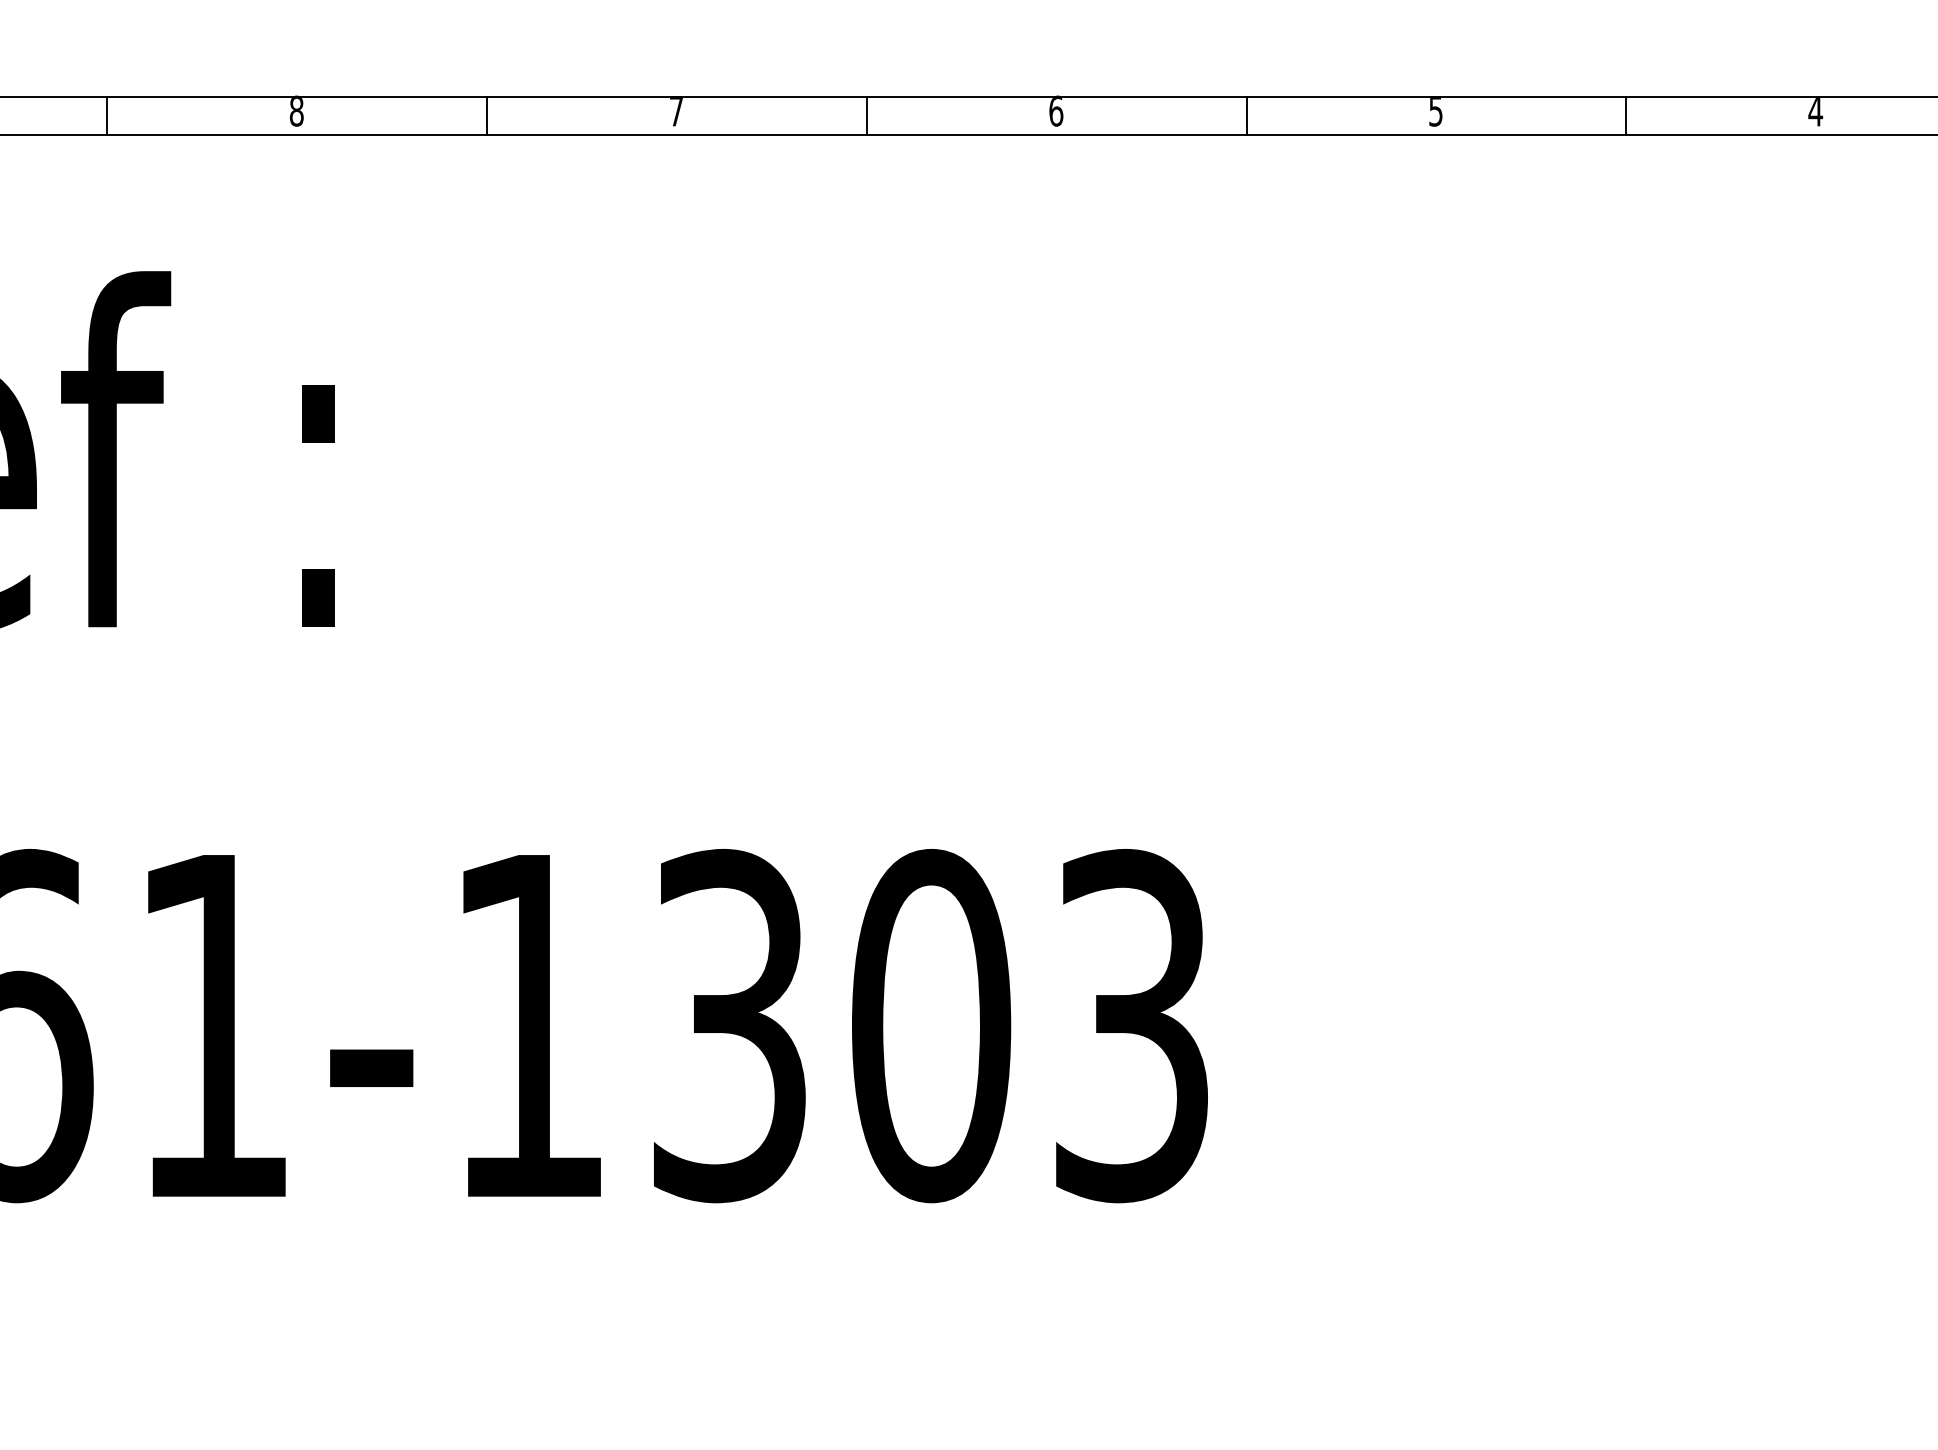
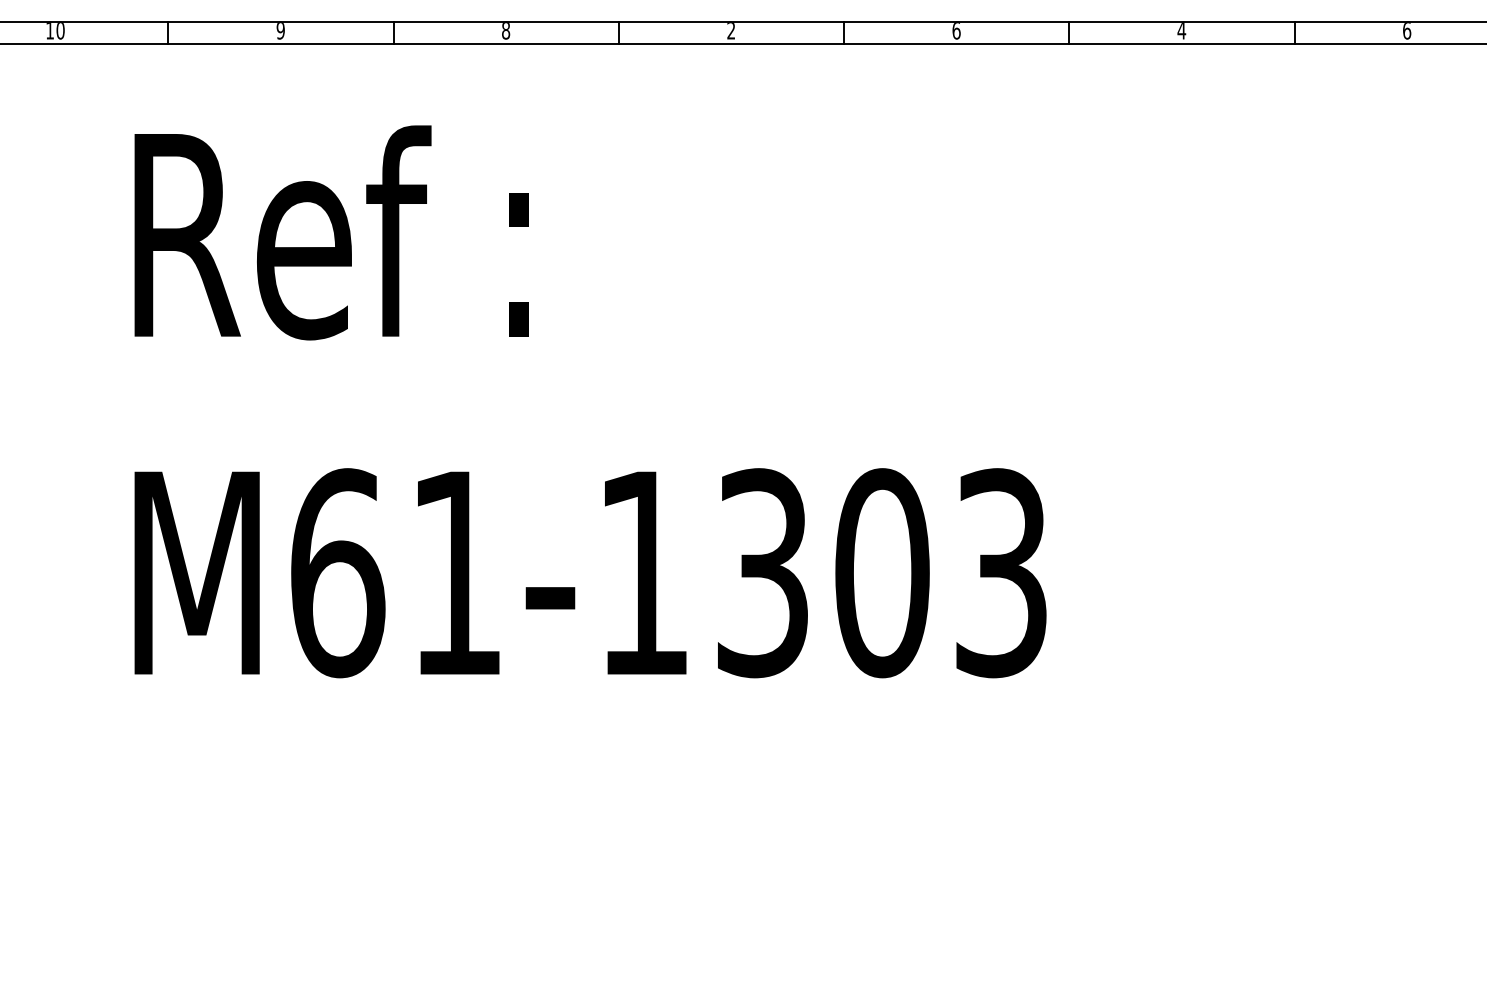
text: (675, 112) -> (730, 31), 7 -> 2
text: (1435, 112) -> (1181, 31), 5 -> 4
text: (1814, 112) -> (1406, 31), 4 -> 6

